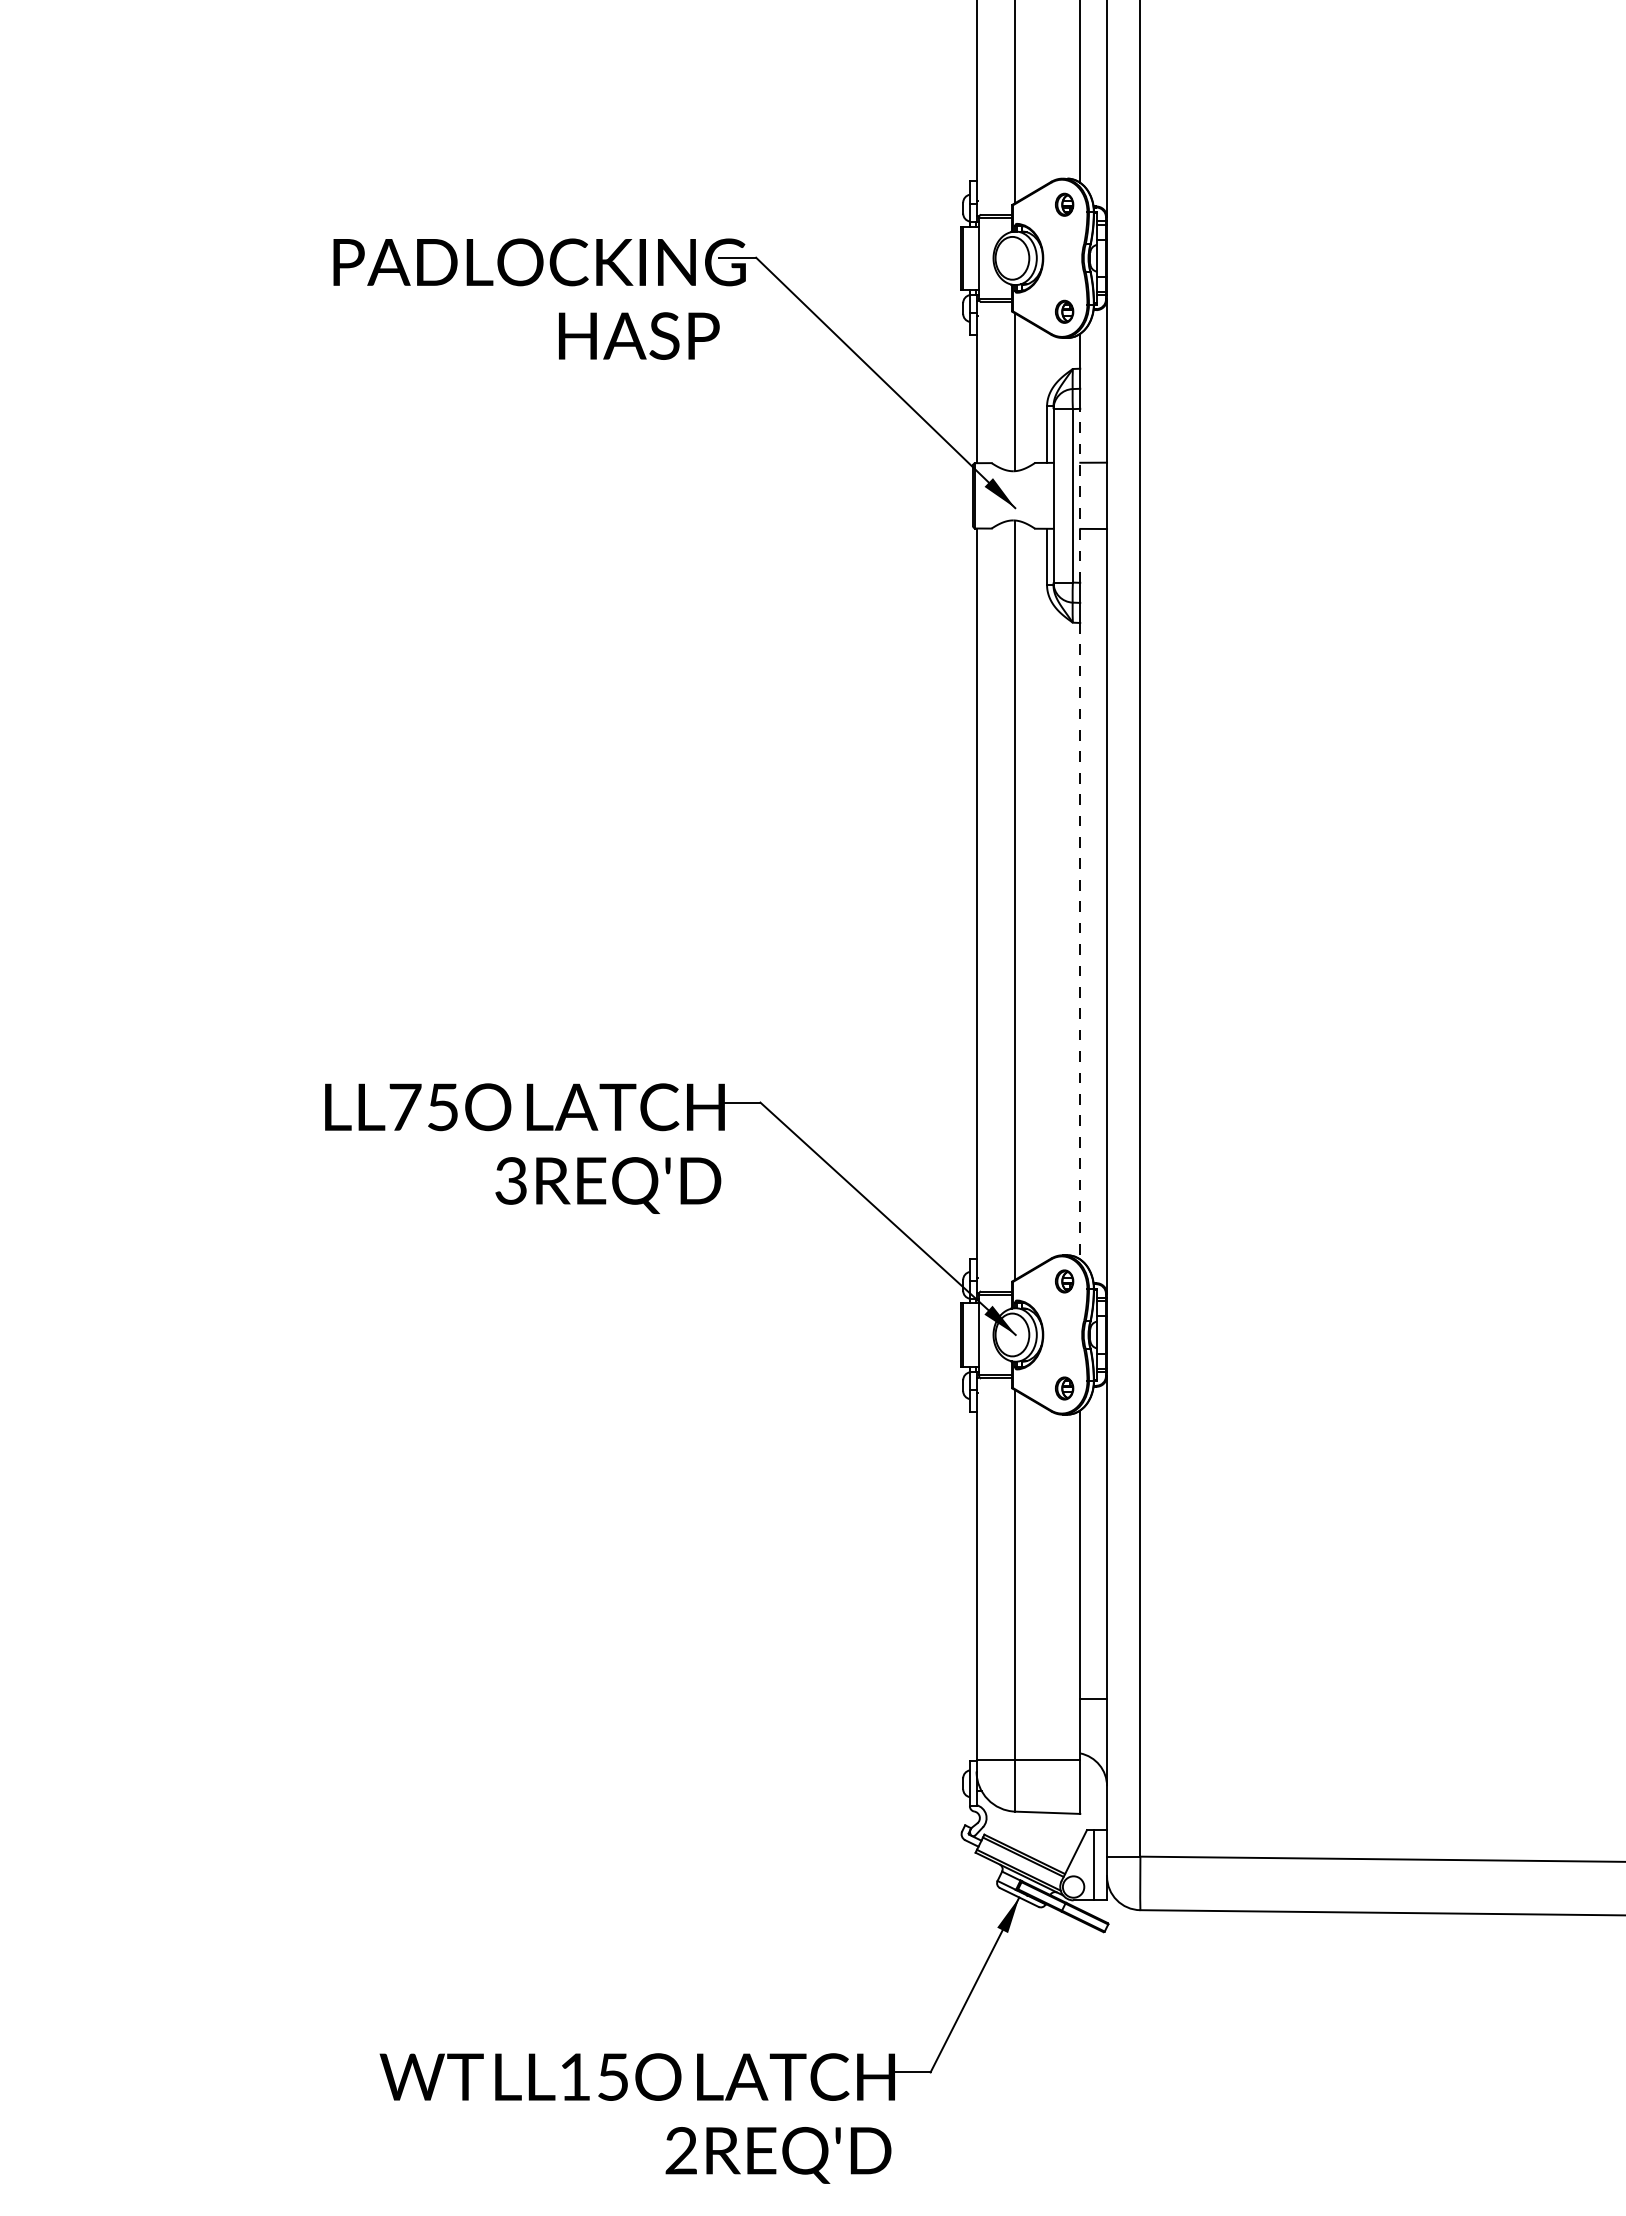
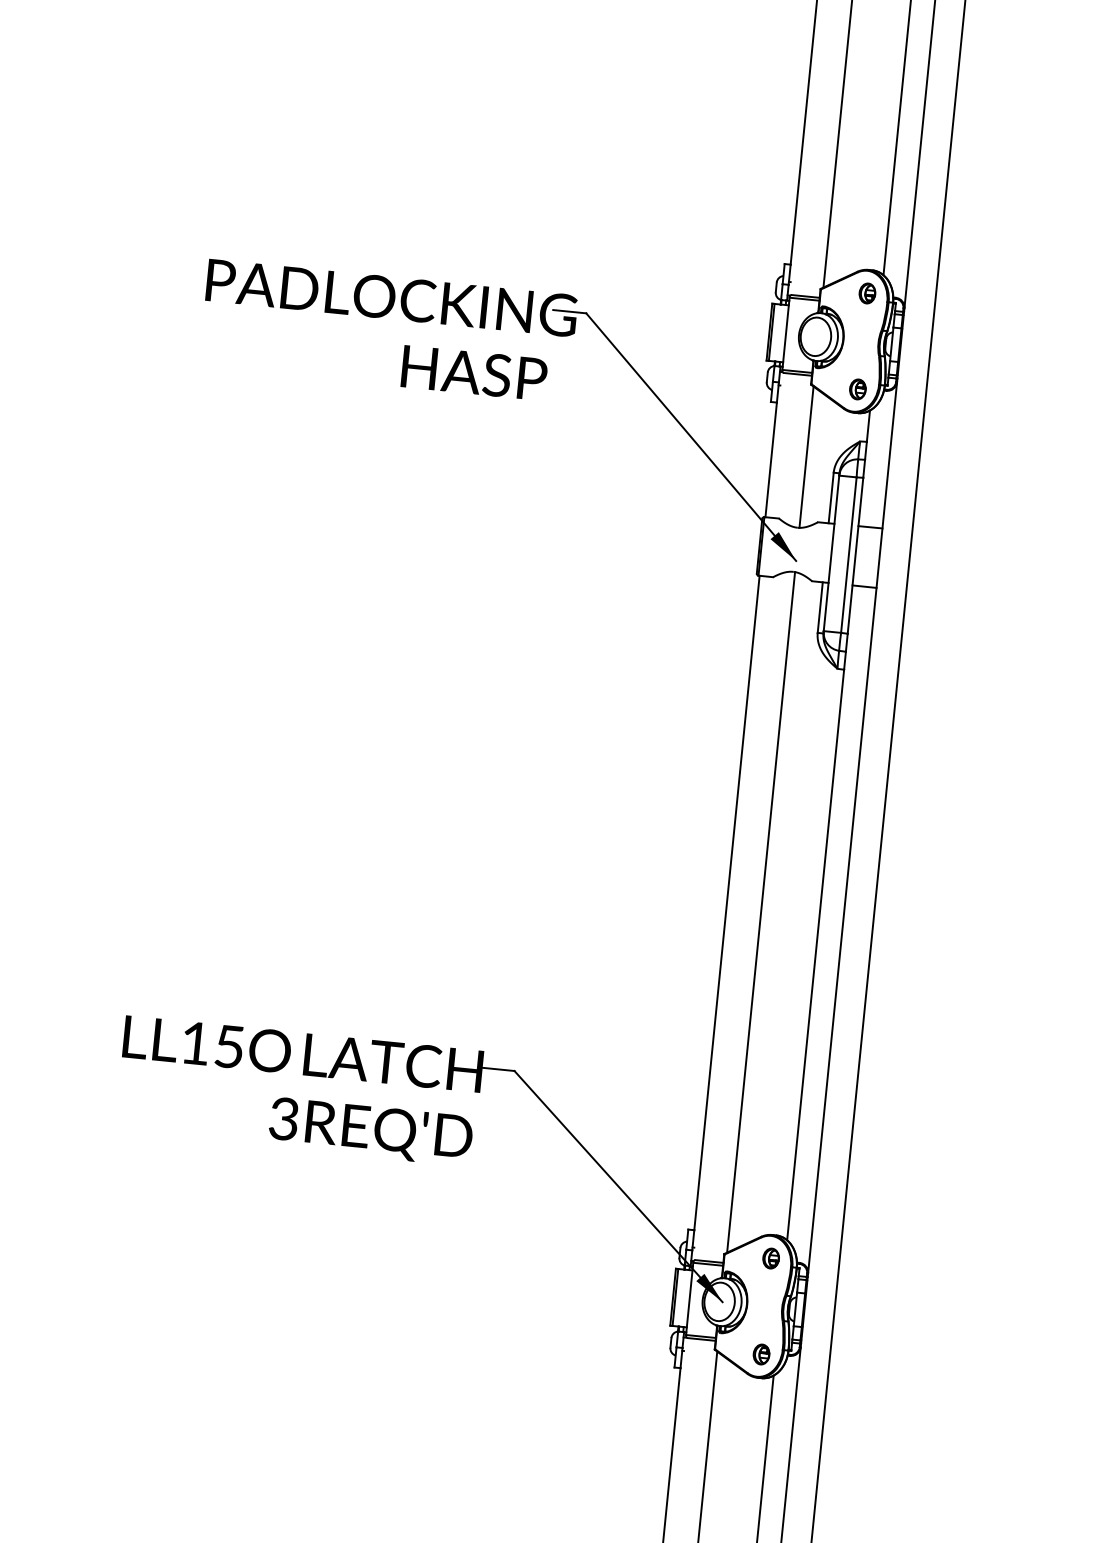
line: (1080, 495) -> (855, 555), dashed -> solid
line: (1080, 941) -> (815, 955), dashed -> solid
text: (405, 1106) -> (196, 1042), LL75O -> LL15O

